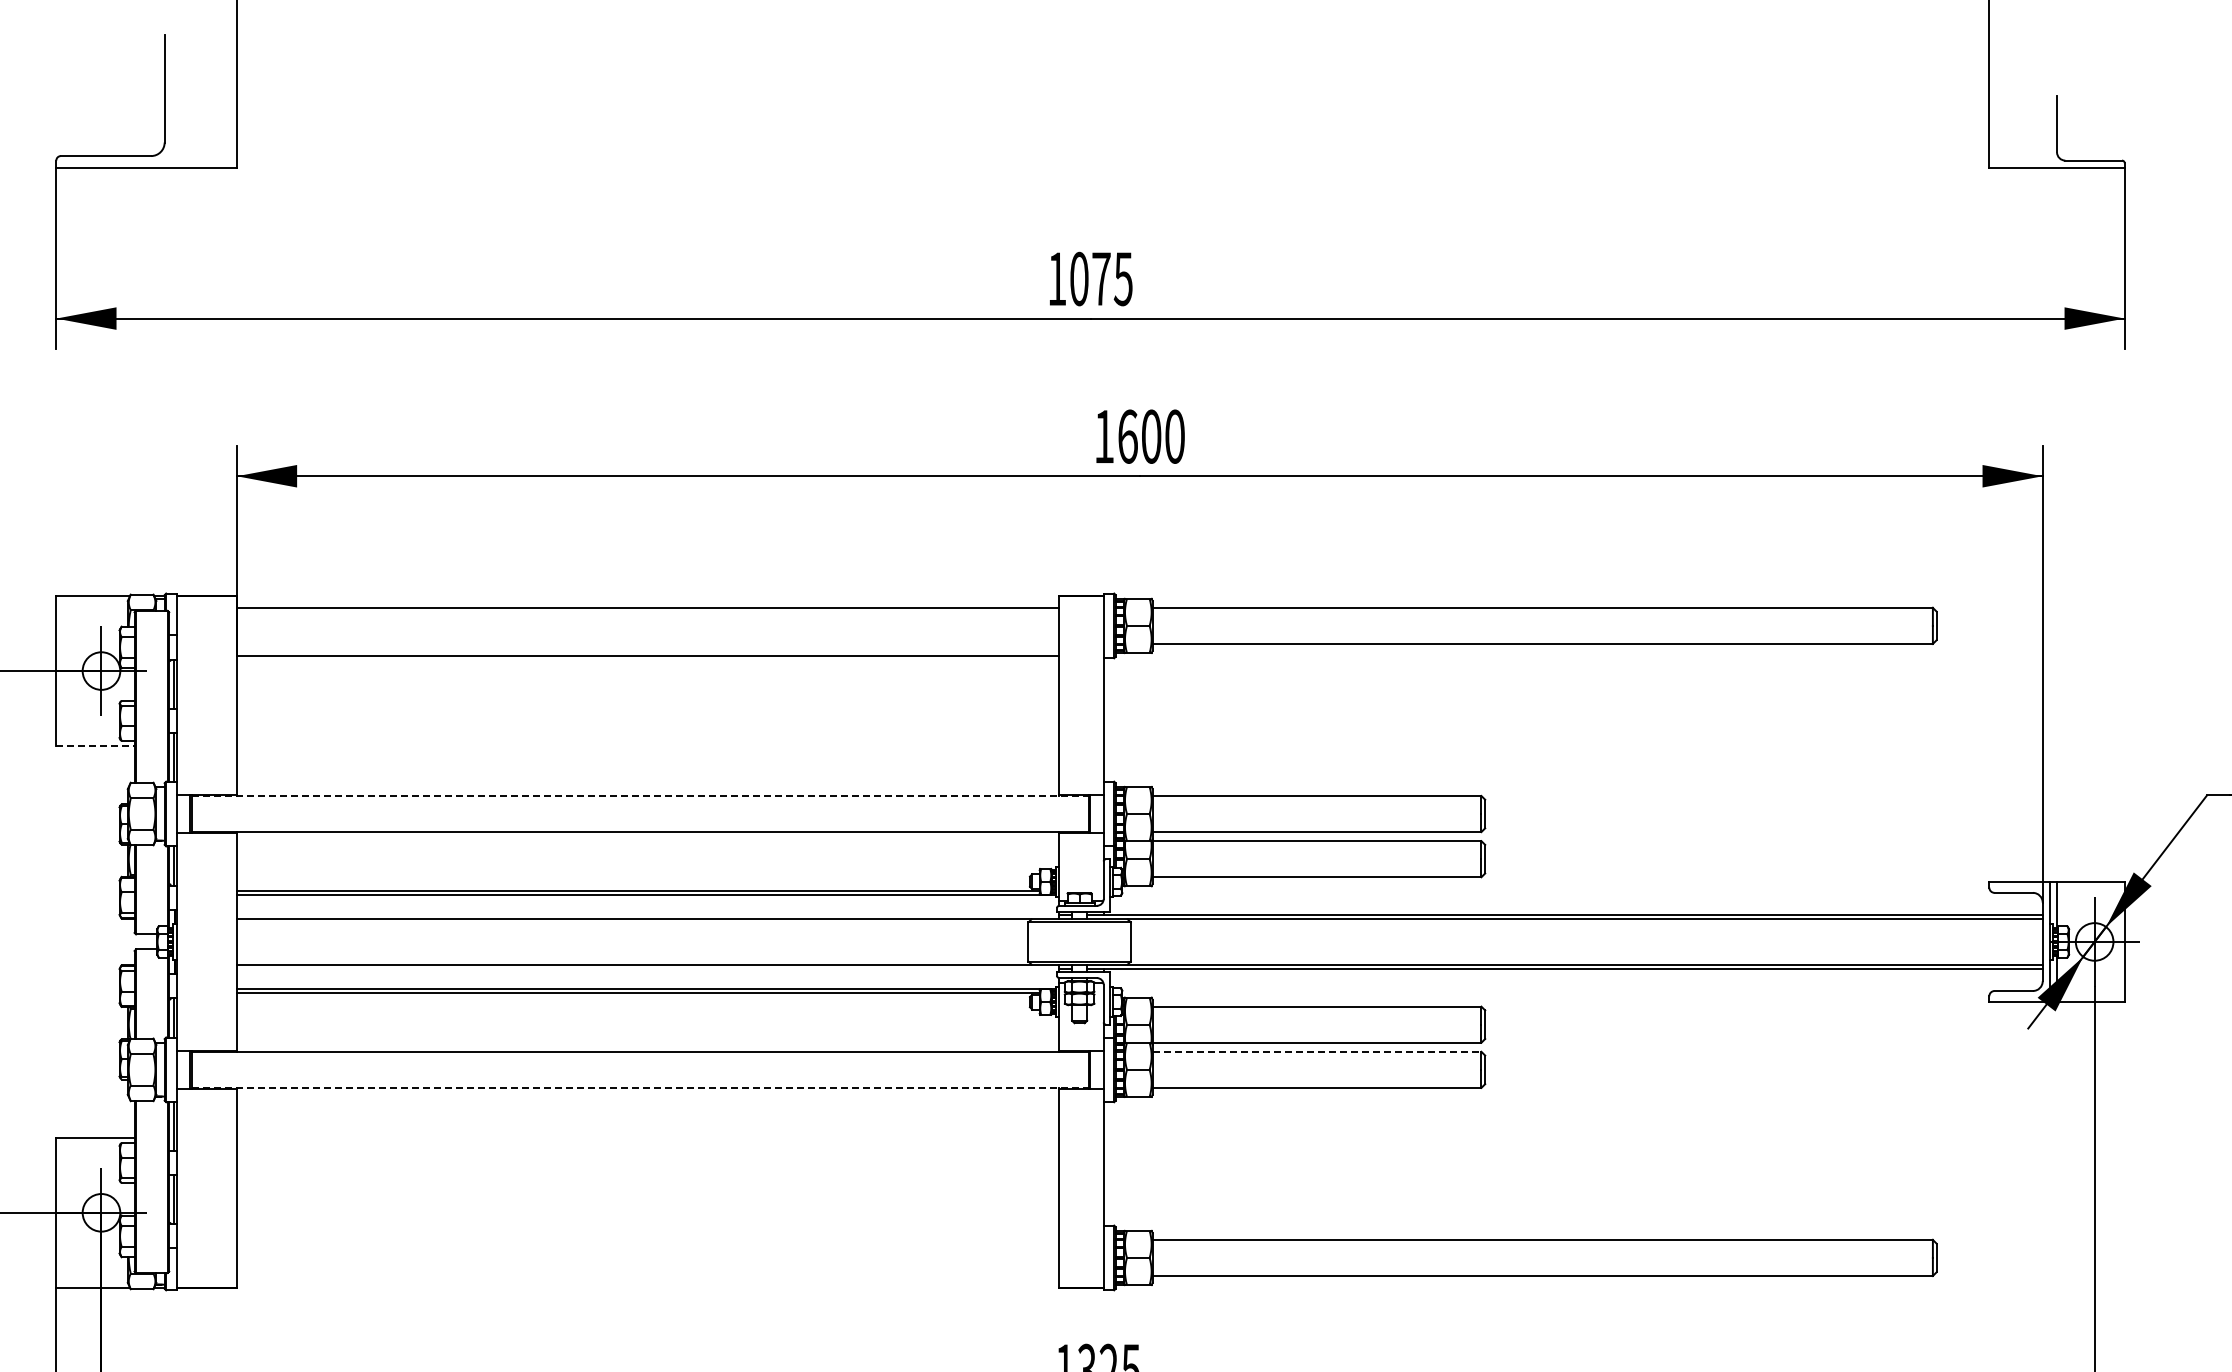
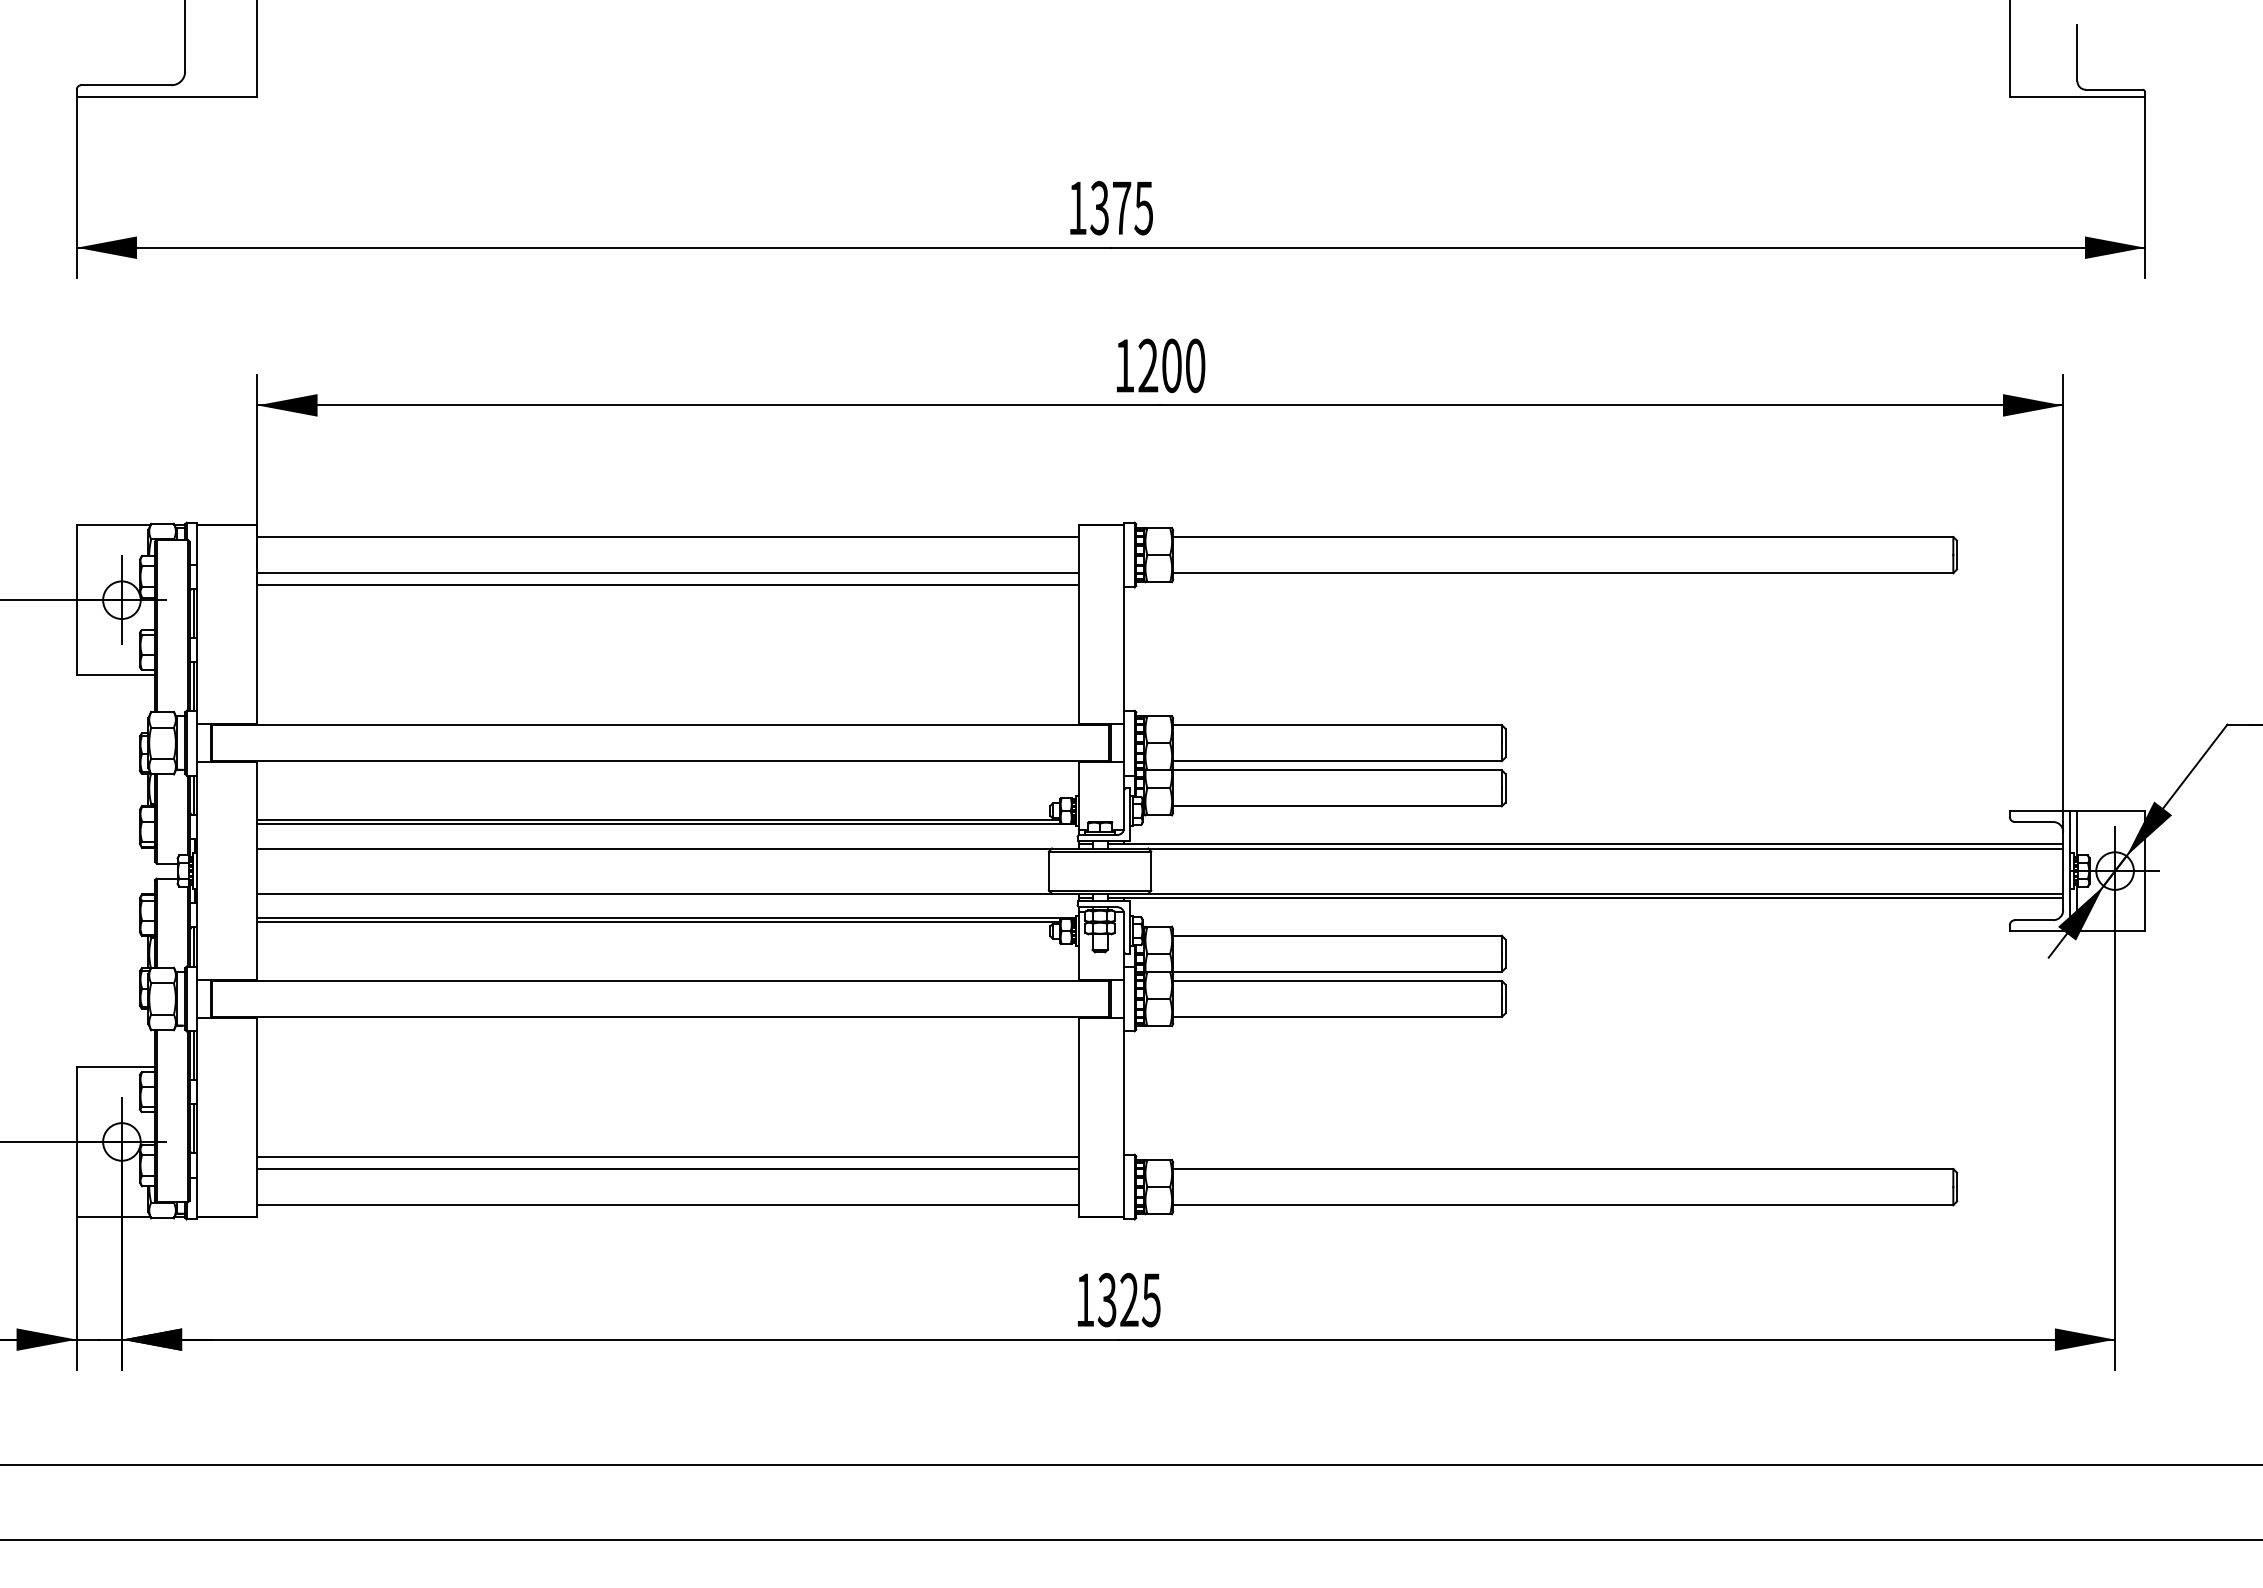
text: (1079, 279) -> (1099, 208), 1075 -> 1375
text: (1128, 436) -> (1148, 365), 1600 -> 1200
line: (648, 644) -> (668, 573), added
line: (96, 746) -> (116, 675), dashed -> solid
line: (641, 796) -> (661, 725), dashed -> solid
line: (1317, 1051) -> (1337, 980), dashed -> solid
line: (641, 1088) -> (661, 1017), dashed -> solid
line: (648, 1228) -> (668, 1157), added
line: (648, 1240) -> (668, 1169), added
line: (648, 1276) -> (668, 1205), added

